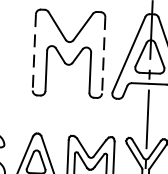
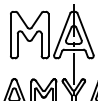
line: (33, 53) -> (10, 35), dashed -> solid
line: (103, 55) -> (48, 35), dashed -> solid

